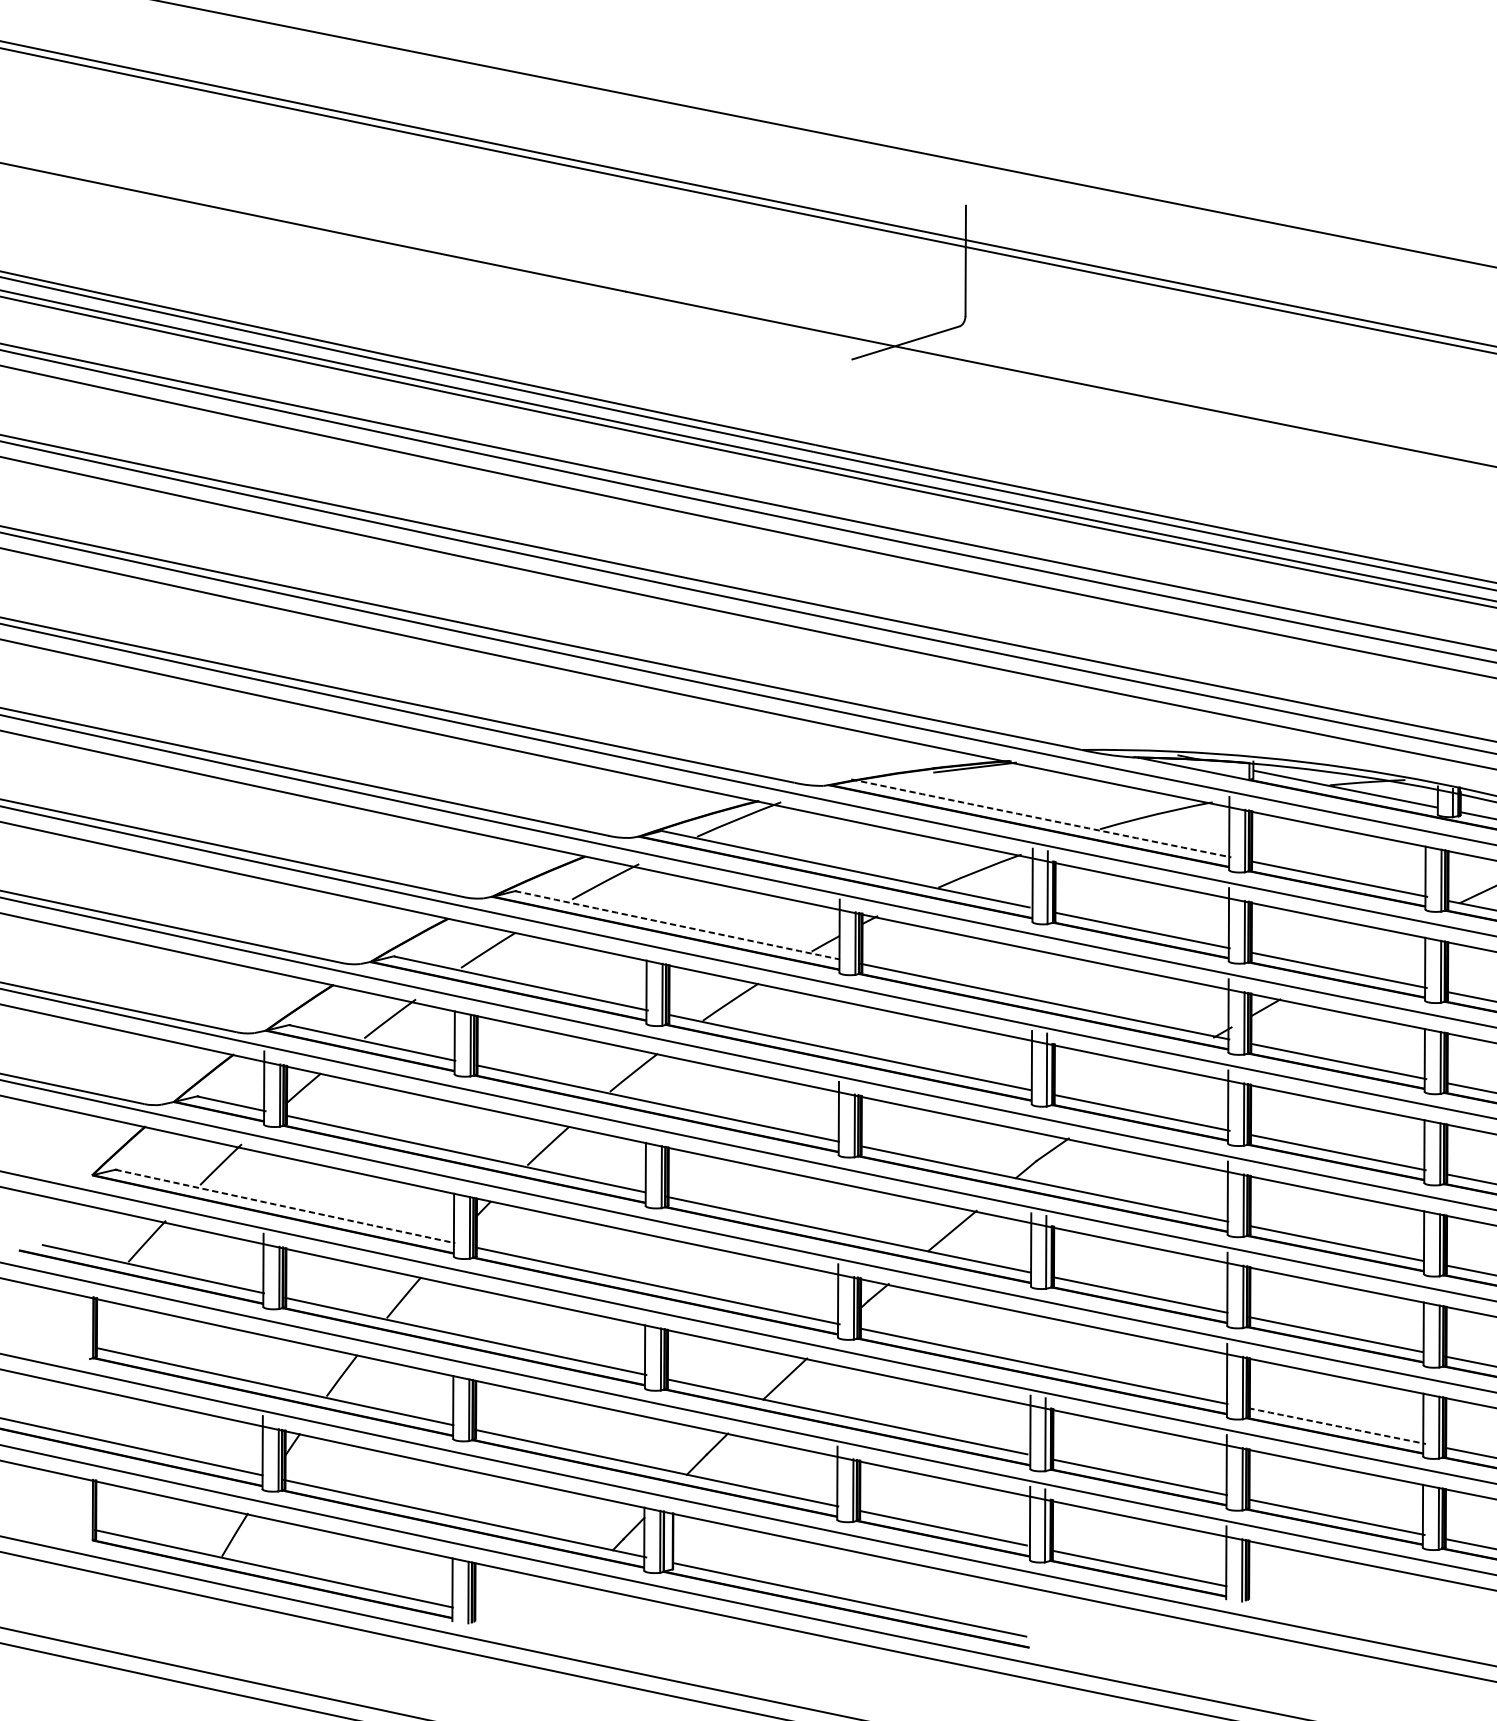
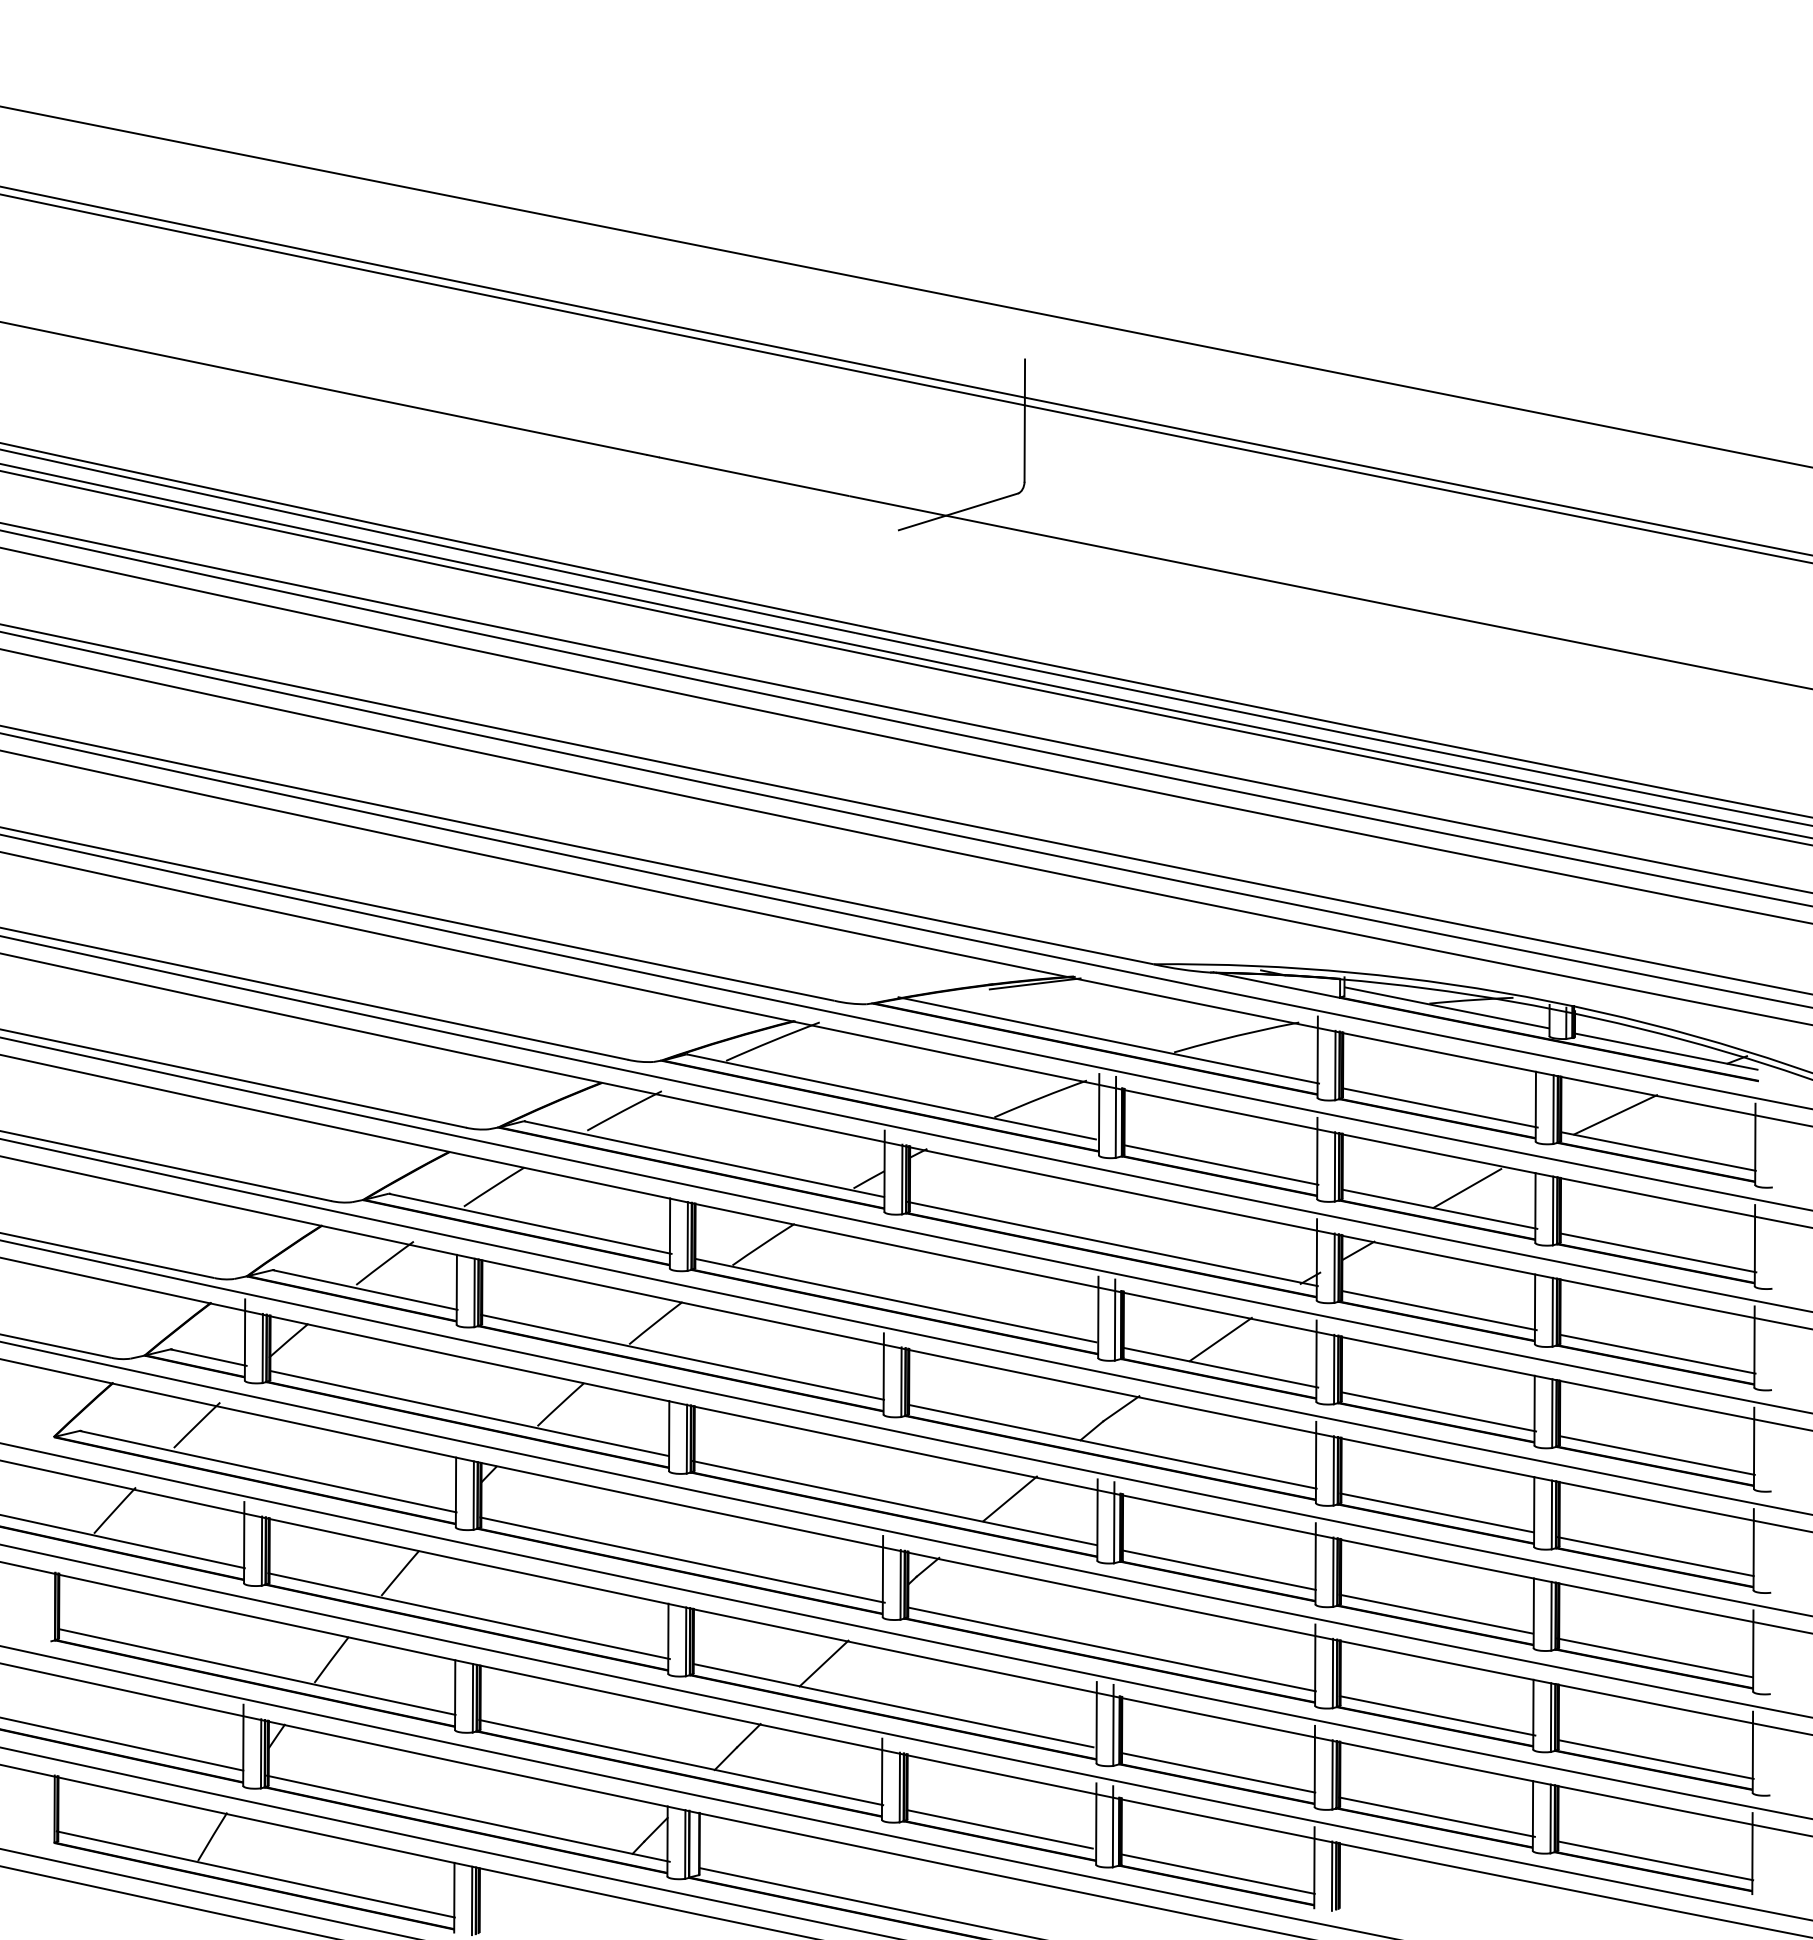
arc: (1041, 818) -> (1108, 1040), dashed -> solid
arc: (677, 925) -> (704, 1159), dashed -> solid
line: (1364, 951) -> (1467, 1188), added
line: (1141, 1087) -> (1220, 1339), added
arc: (285, 1206) -> (268, 1471), dashed -> solid
arc: (1337, 1425) -> (1437, 1715), dashed -> solid

